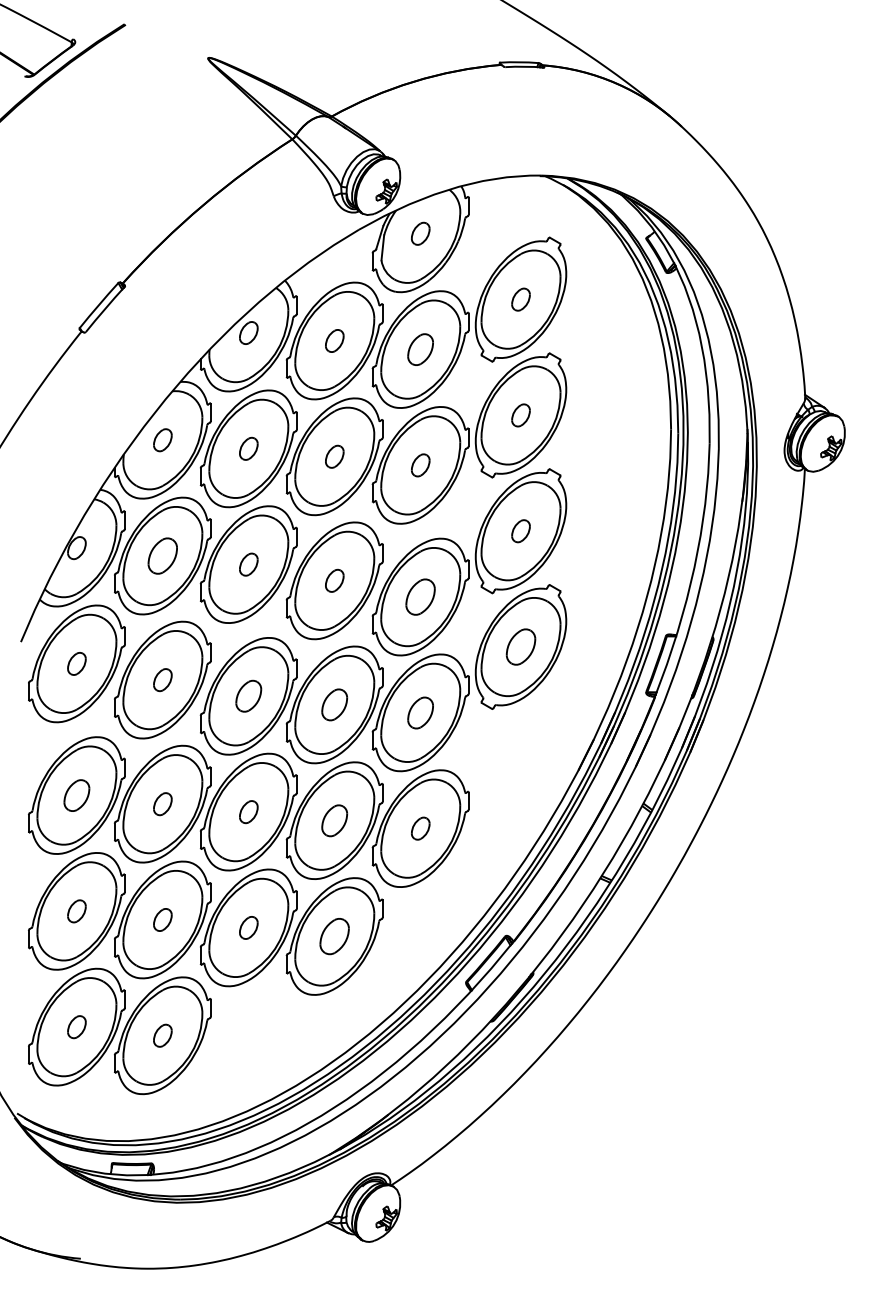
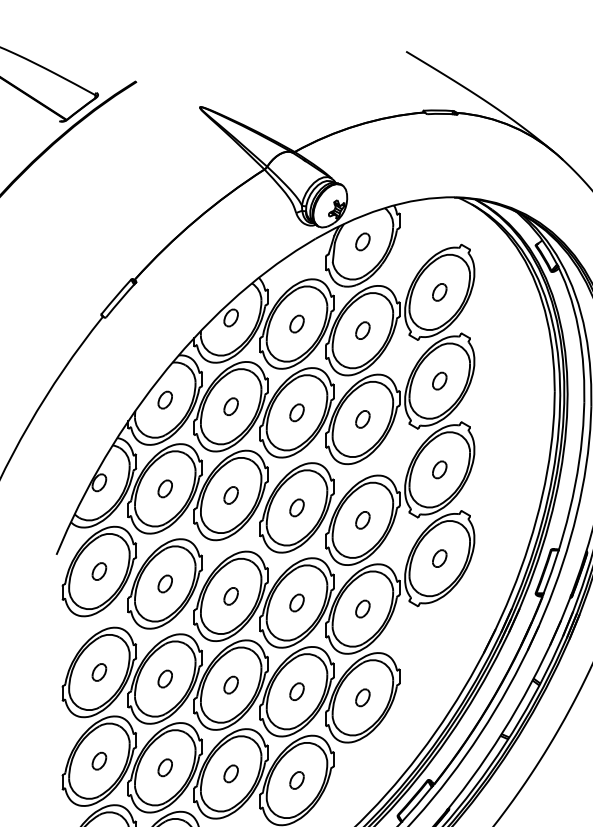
part: (420, 349) -> (362, 330), size x0.71
part: (162, 555) -> (164, 488), size x0.62
part: (420, 596) -> (362, 519), size x0.62
part: (520, 646) -> (439, 558), size x0.62
part: (248, 696) -> (230, 596), size x0.71
part: (334, 704) -> (296, 602), size x0.71
part: (420, 712) -> (362, 608), size x0.71
part: (76, 795) -> (99, 672), size x0.71
part: (334, 820) -> (296, 691), size x0.71
part: (334, 936) -> (296, 780), size x0.62

